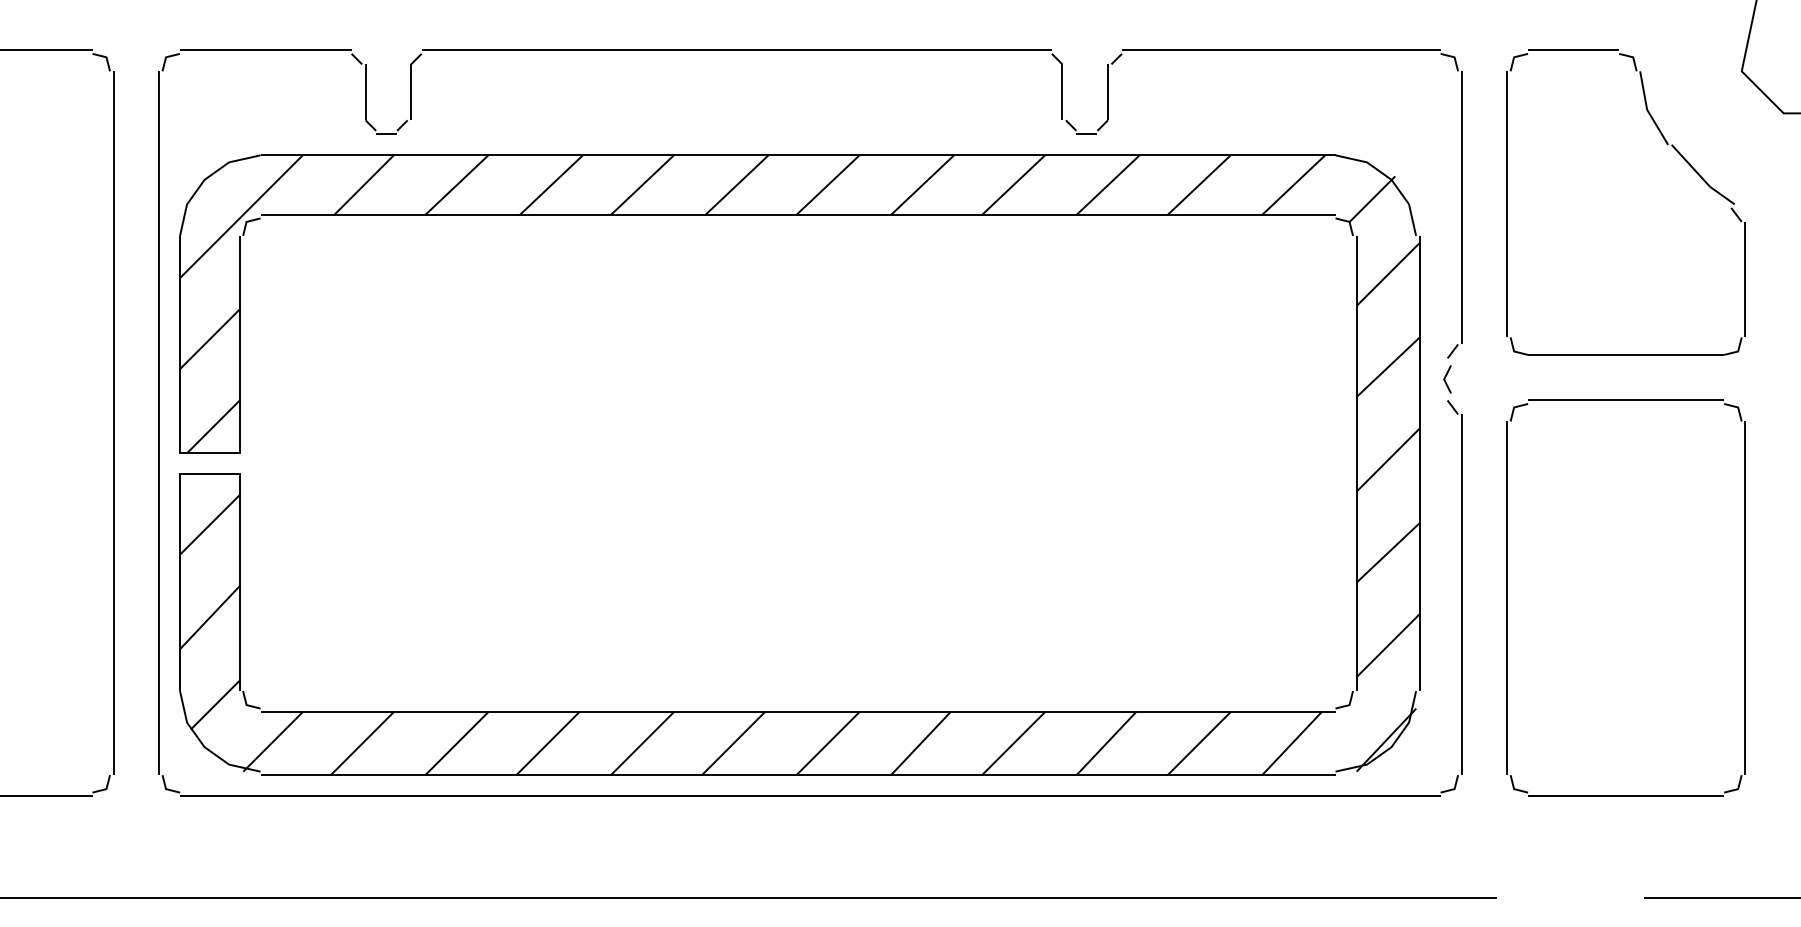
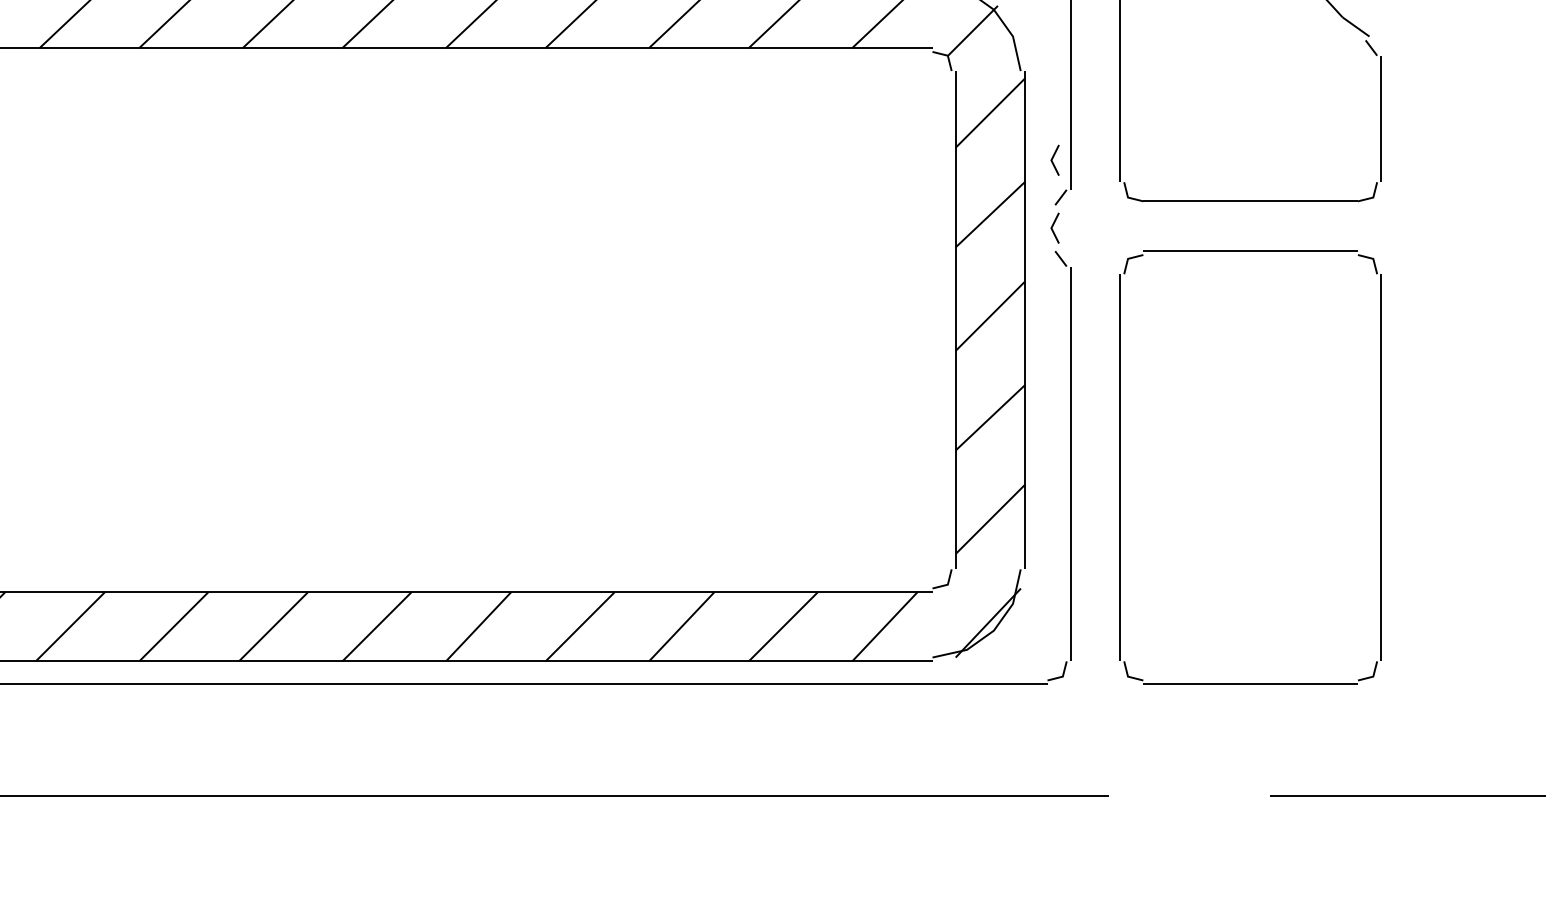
curve: (1445, 317) -> (1052, 160), added

